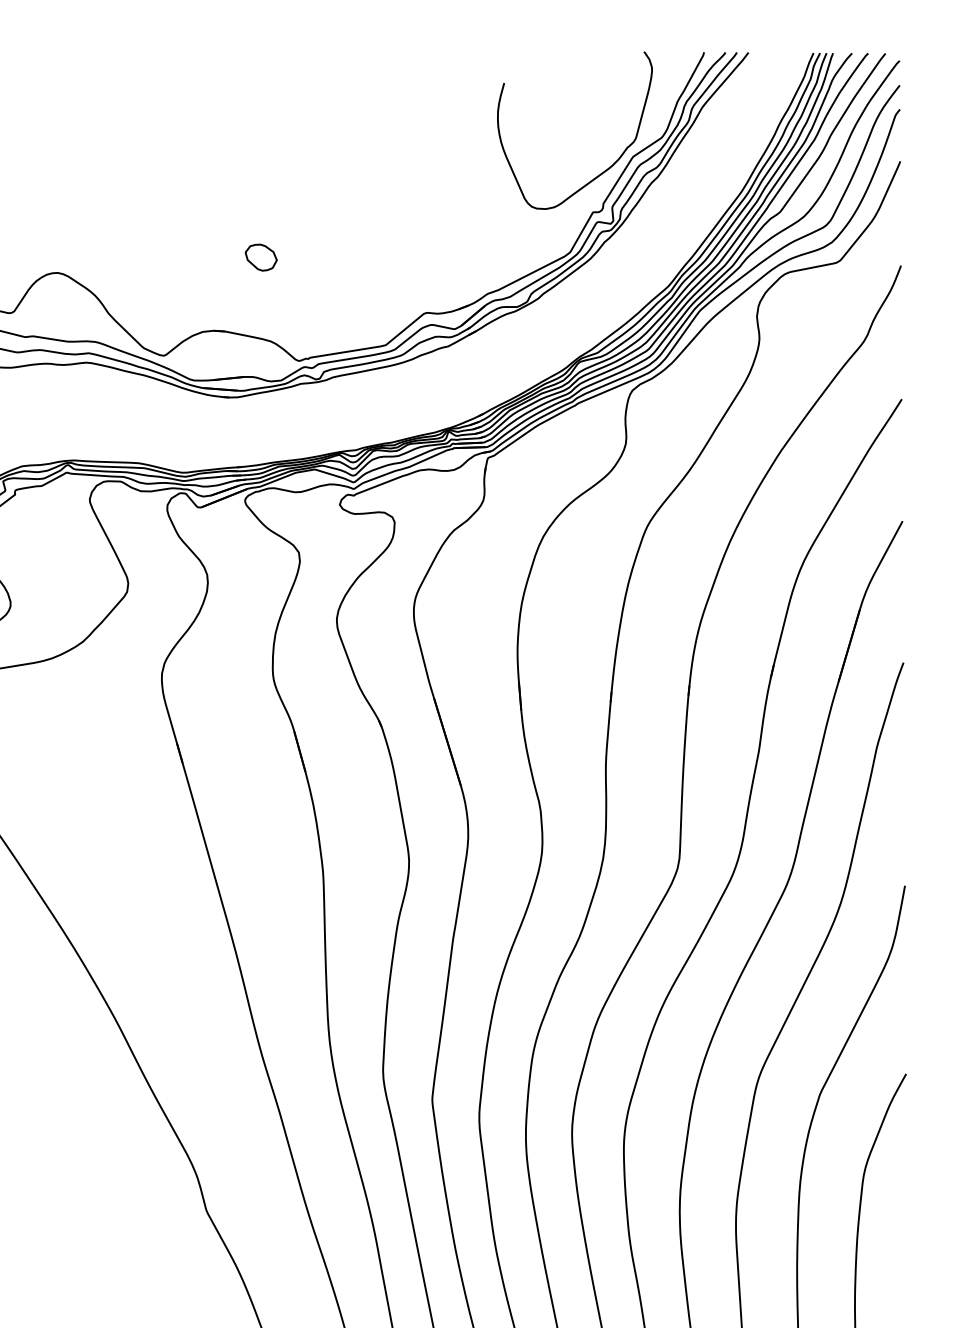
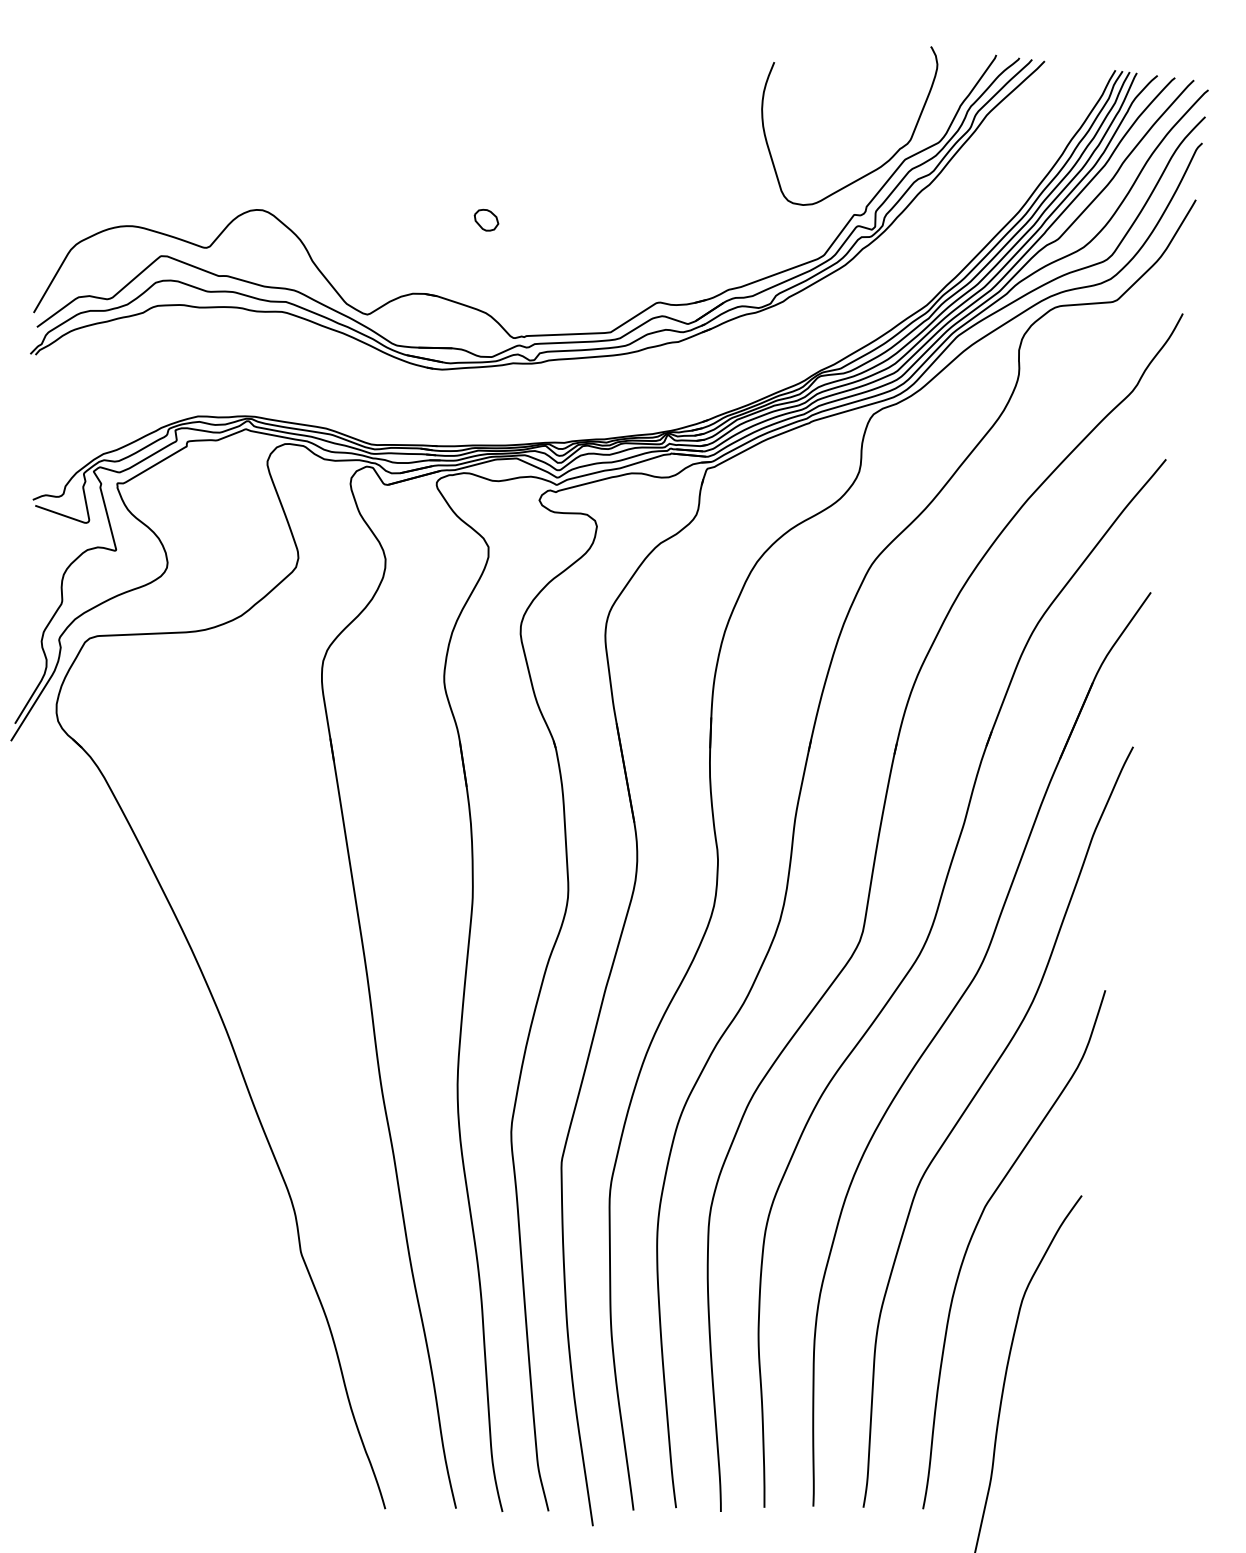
part: (261, 256) -> (486, 219), size x0.71

